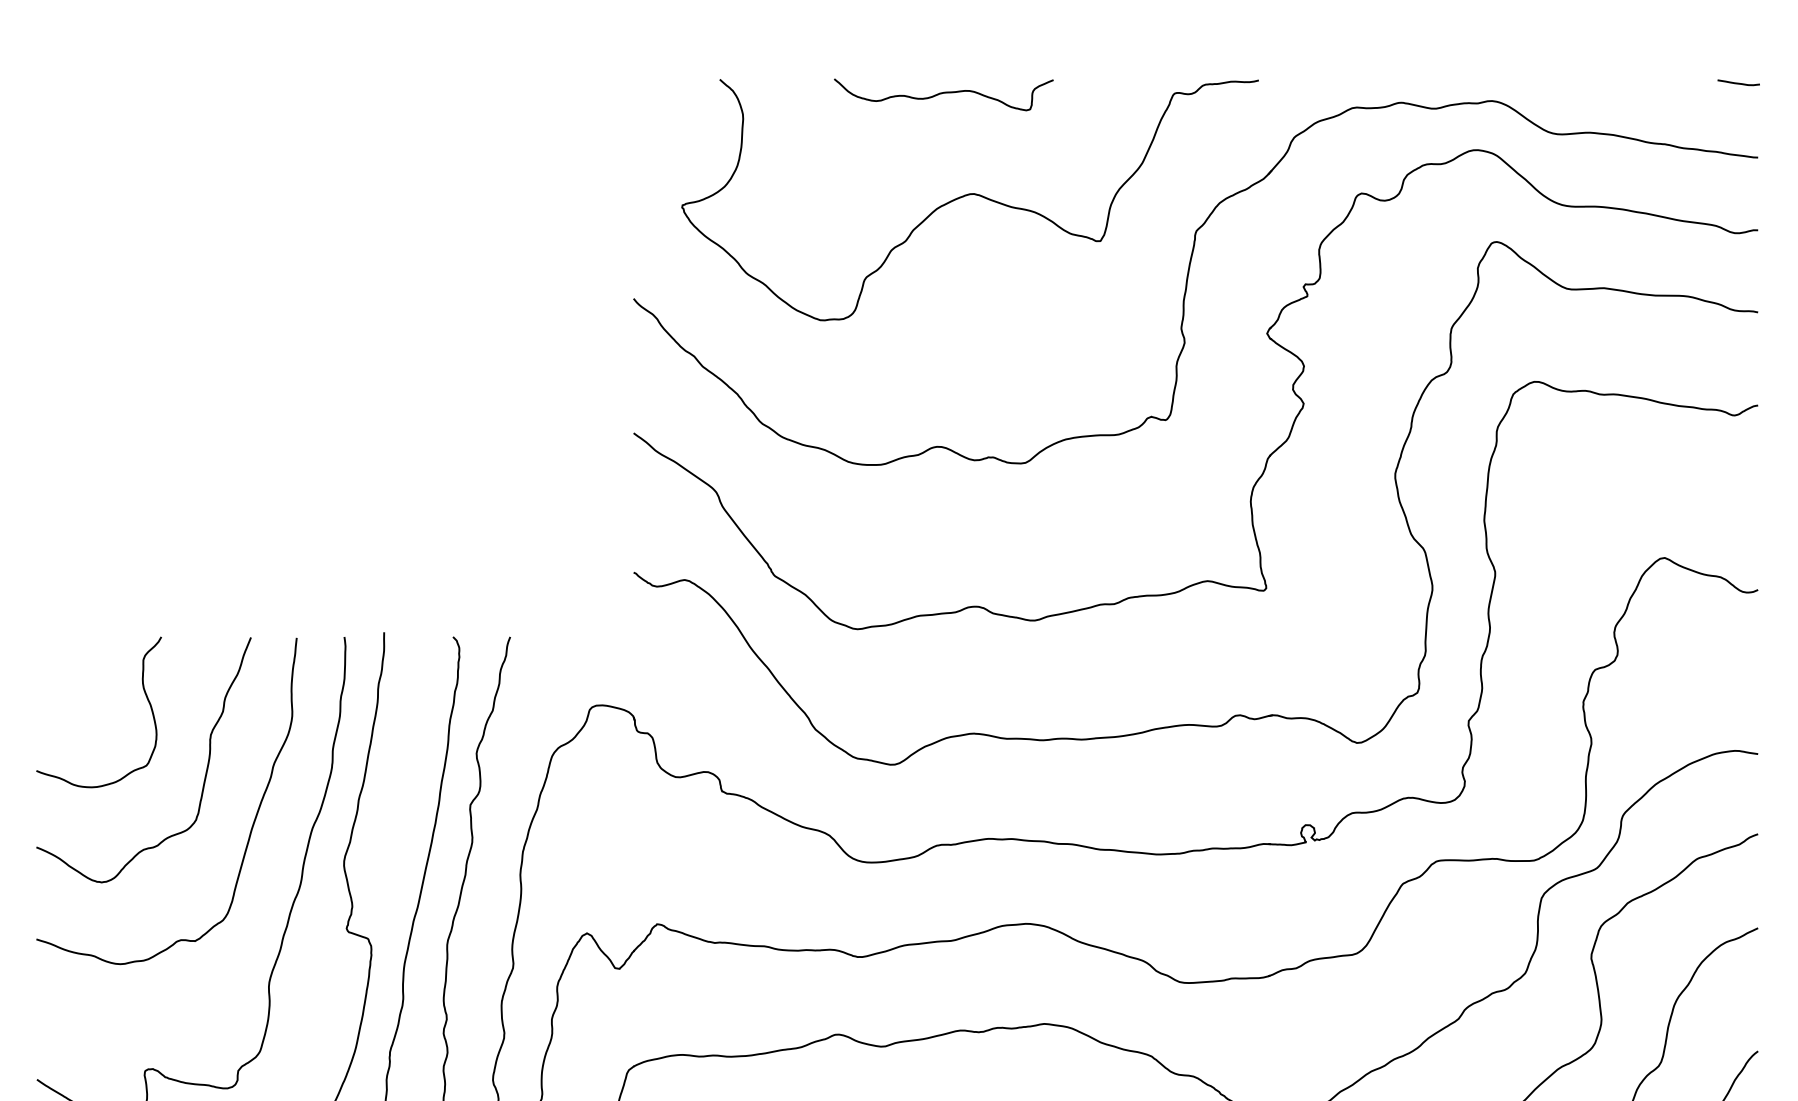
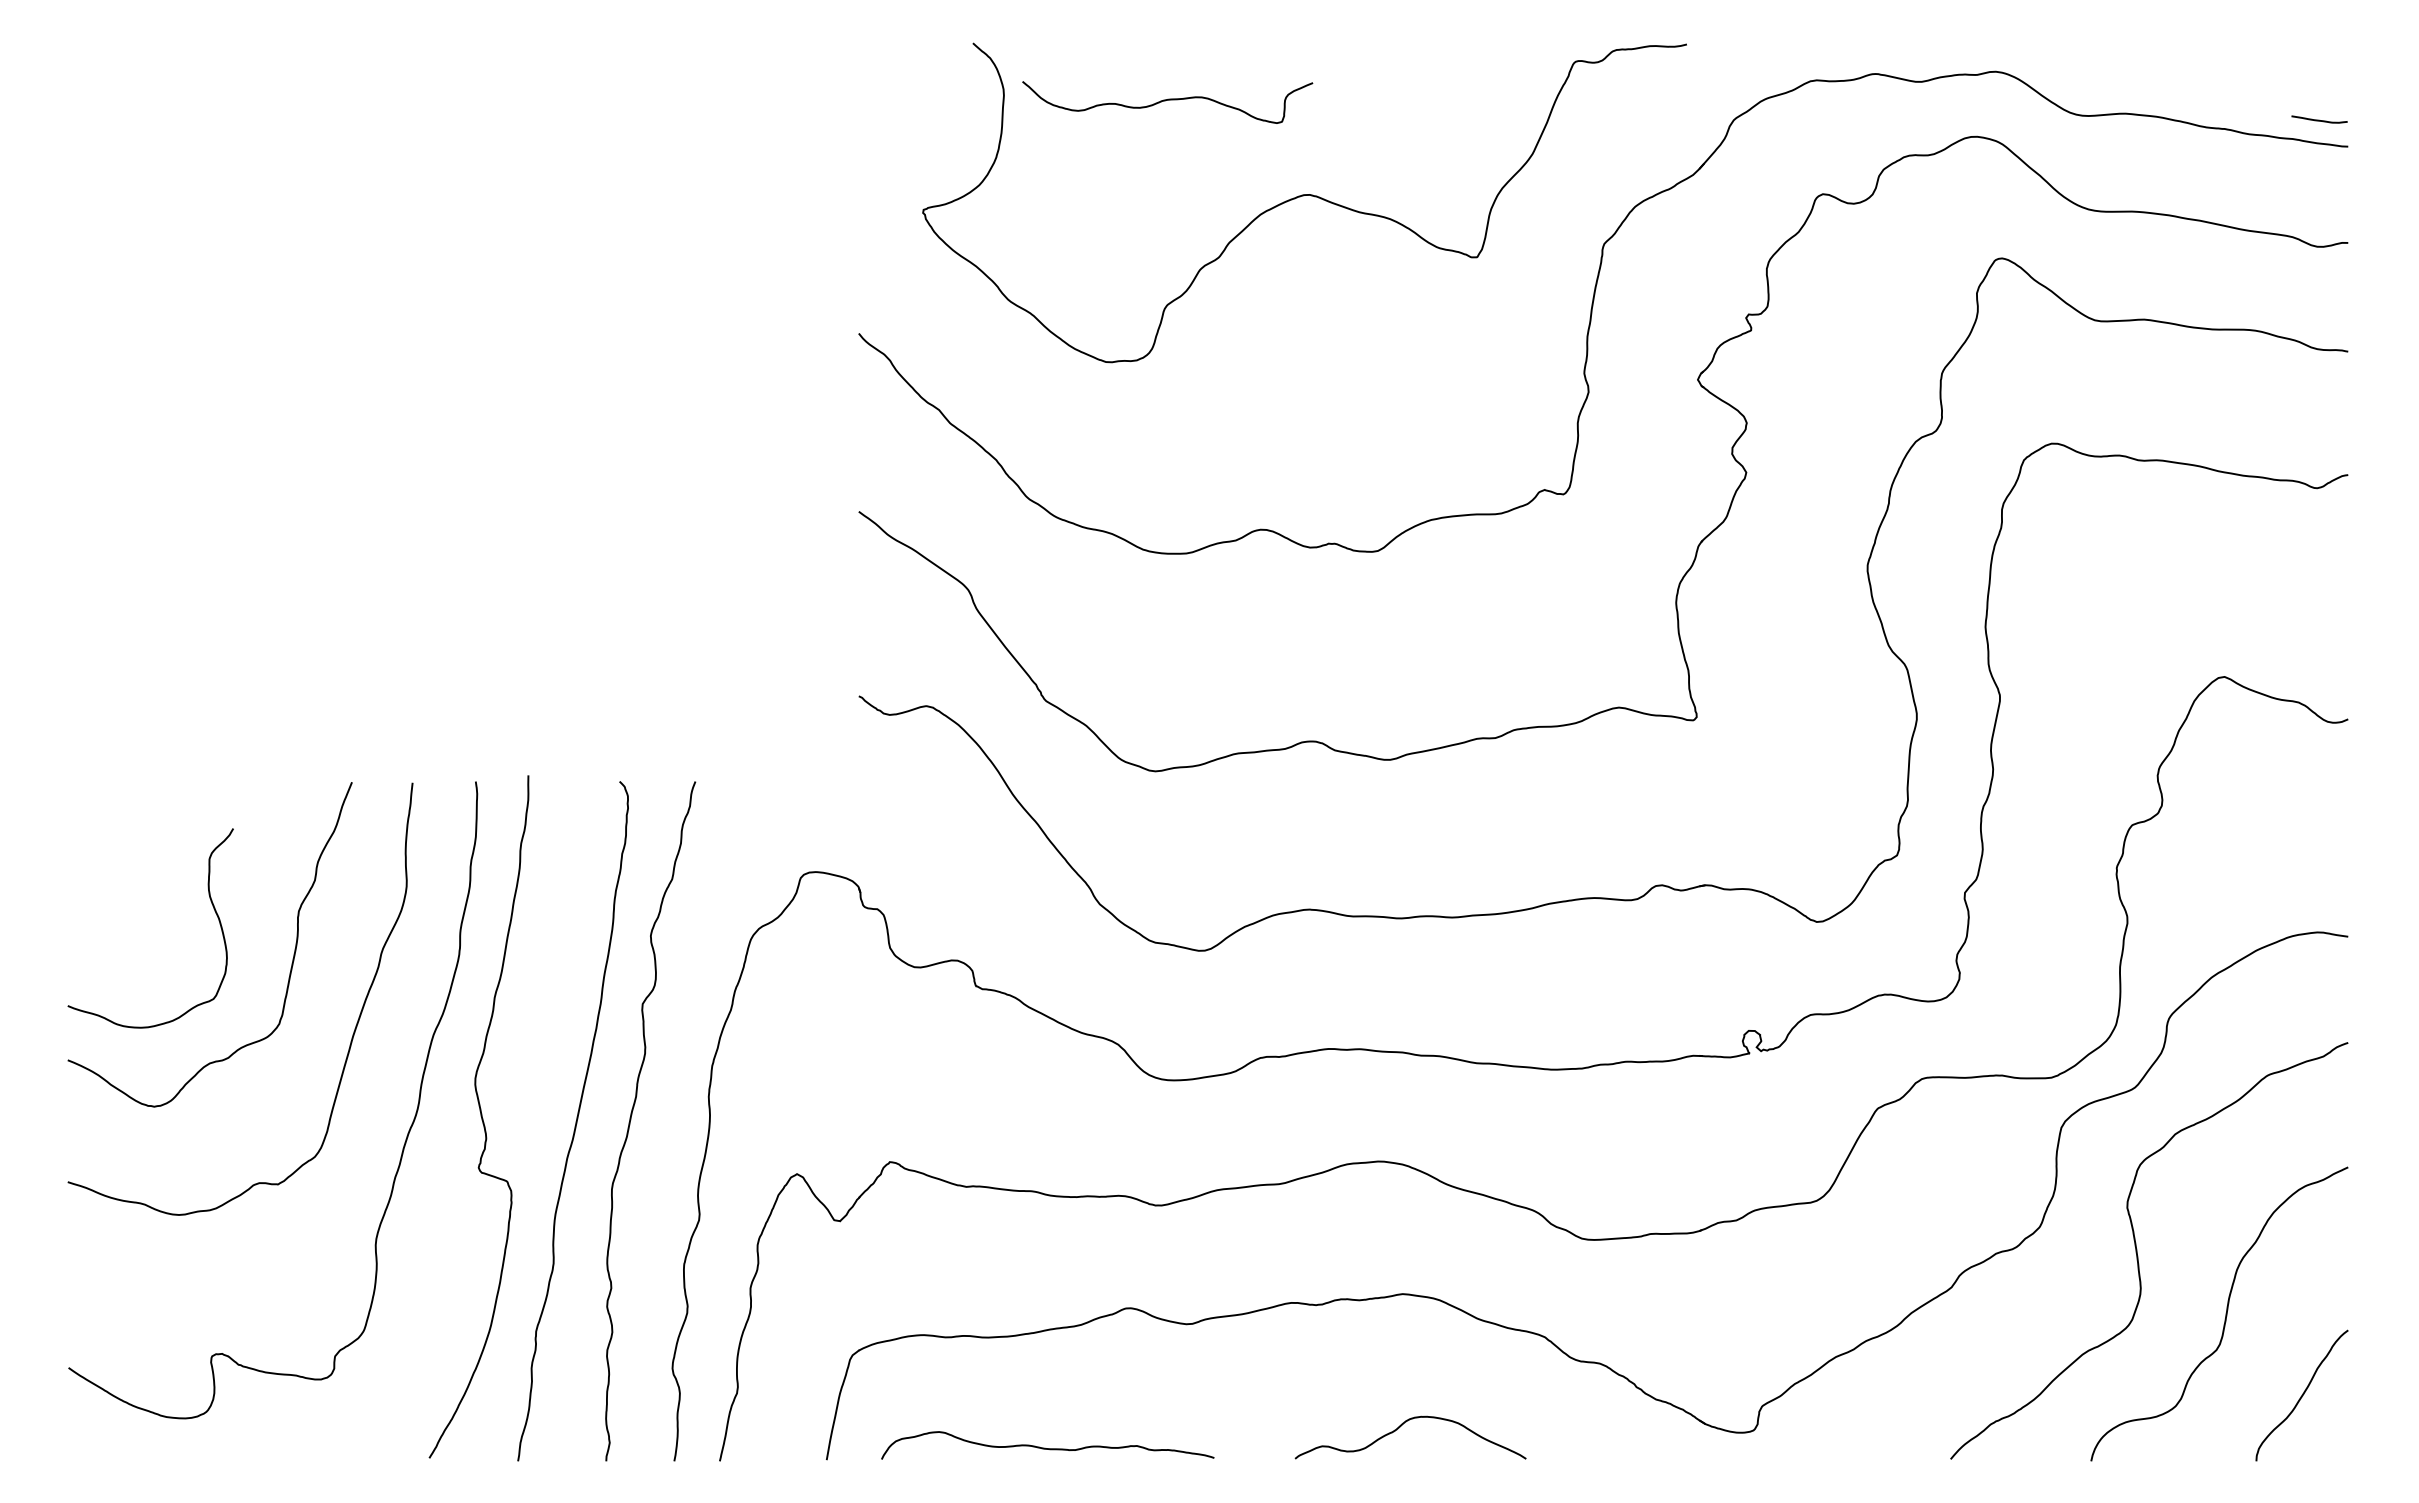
curve: (1738, 82) -> (2319, 119), moved
curve: (943, 93) -> (1167, 100), moved
curve: (145, 695) -> (212, 906), moved

